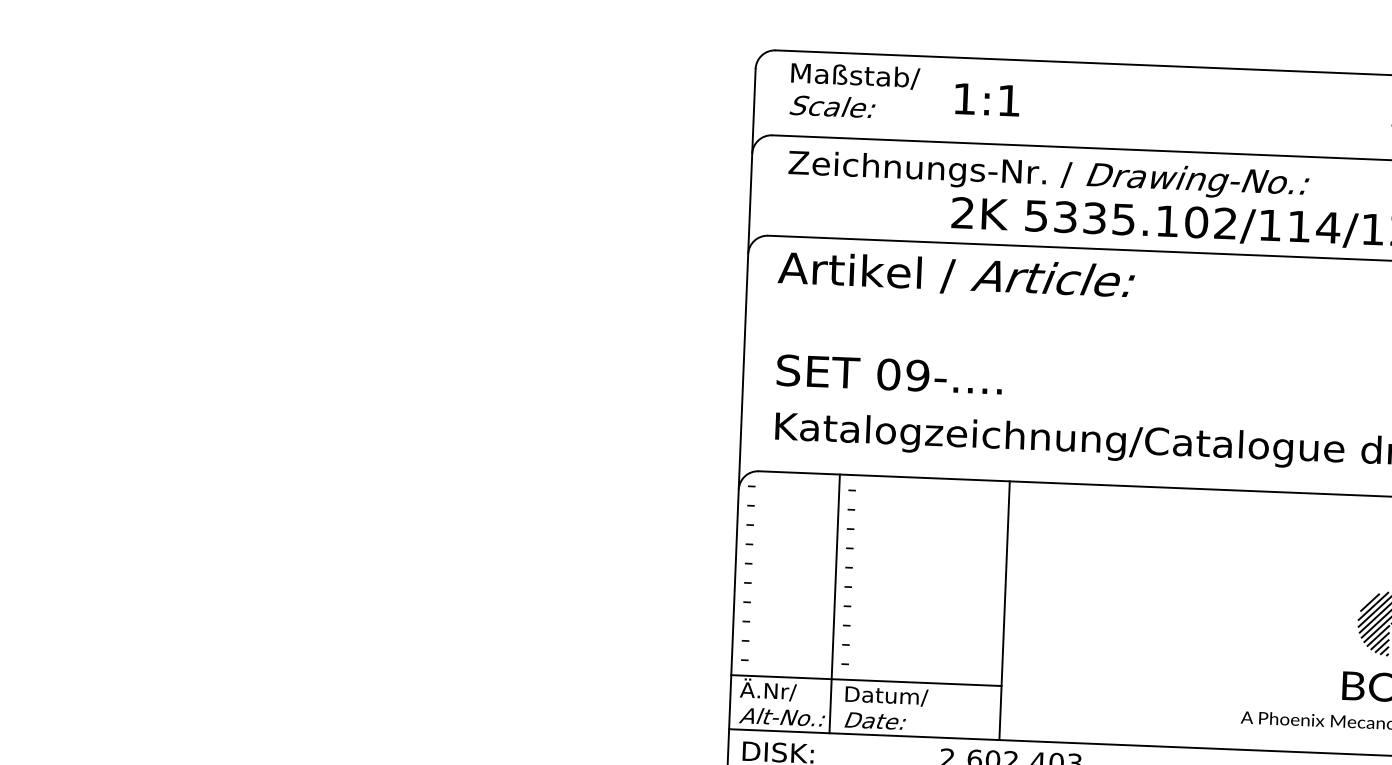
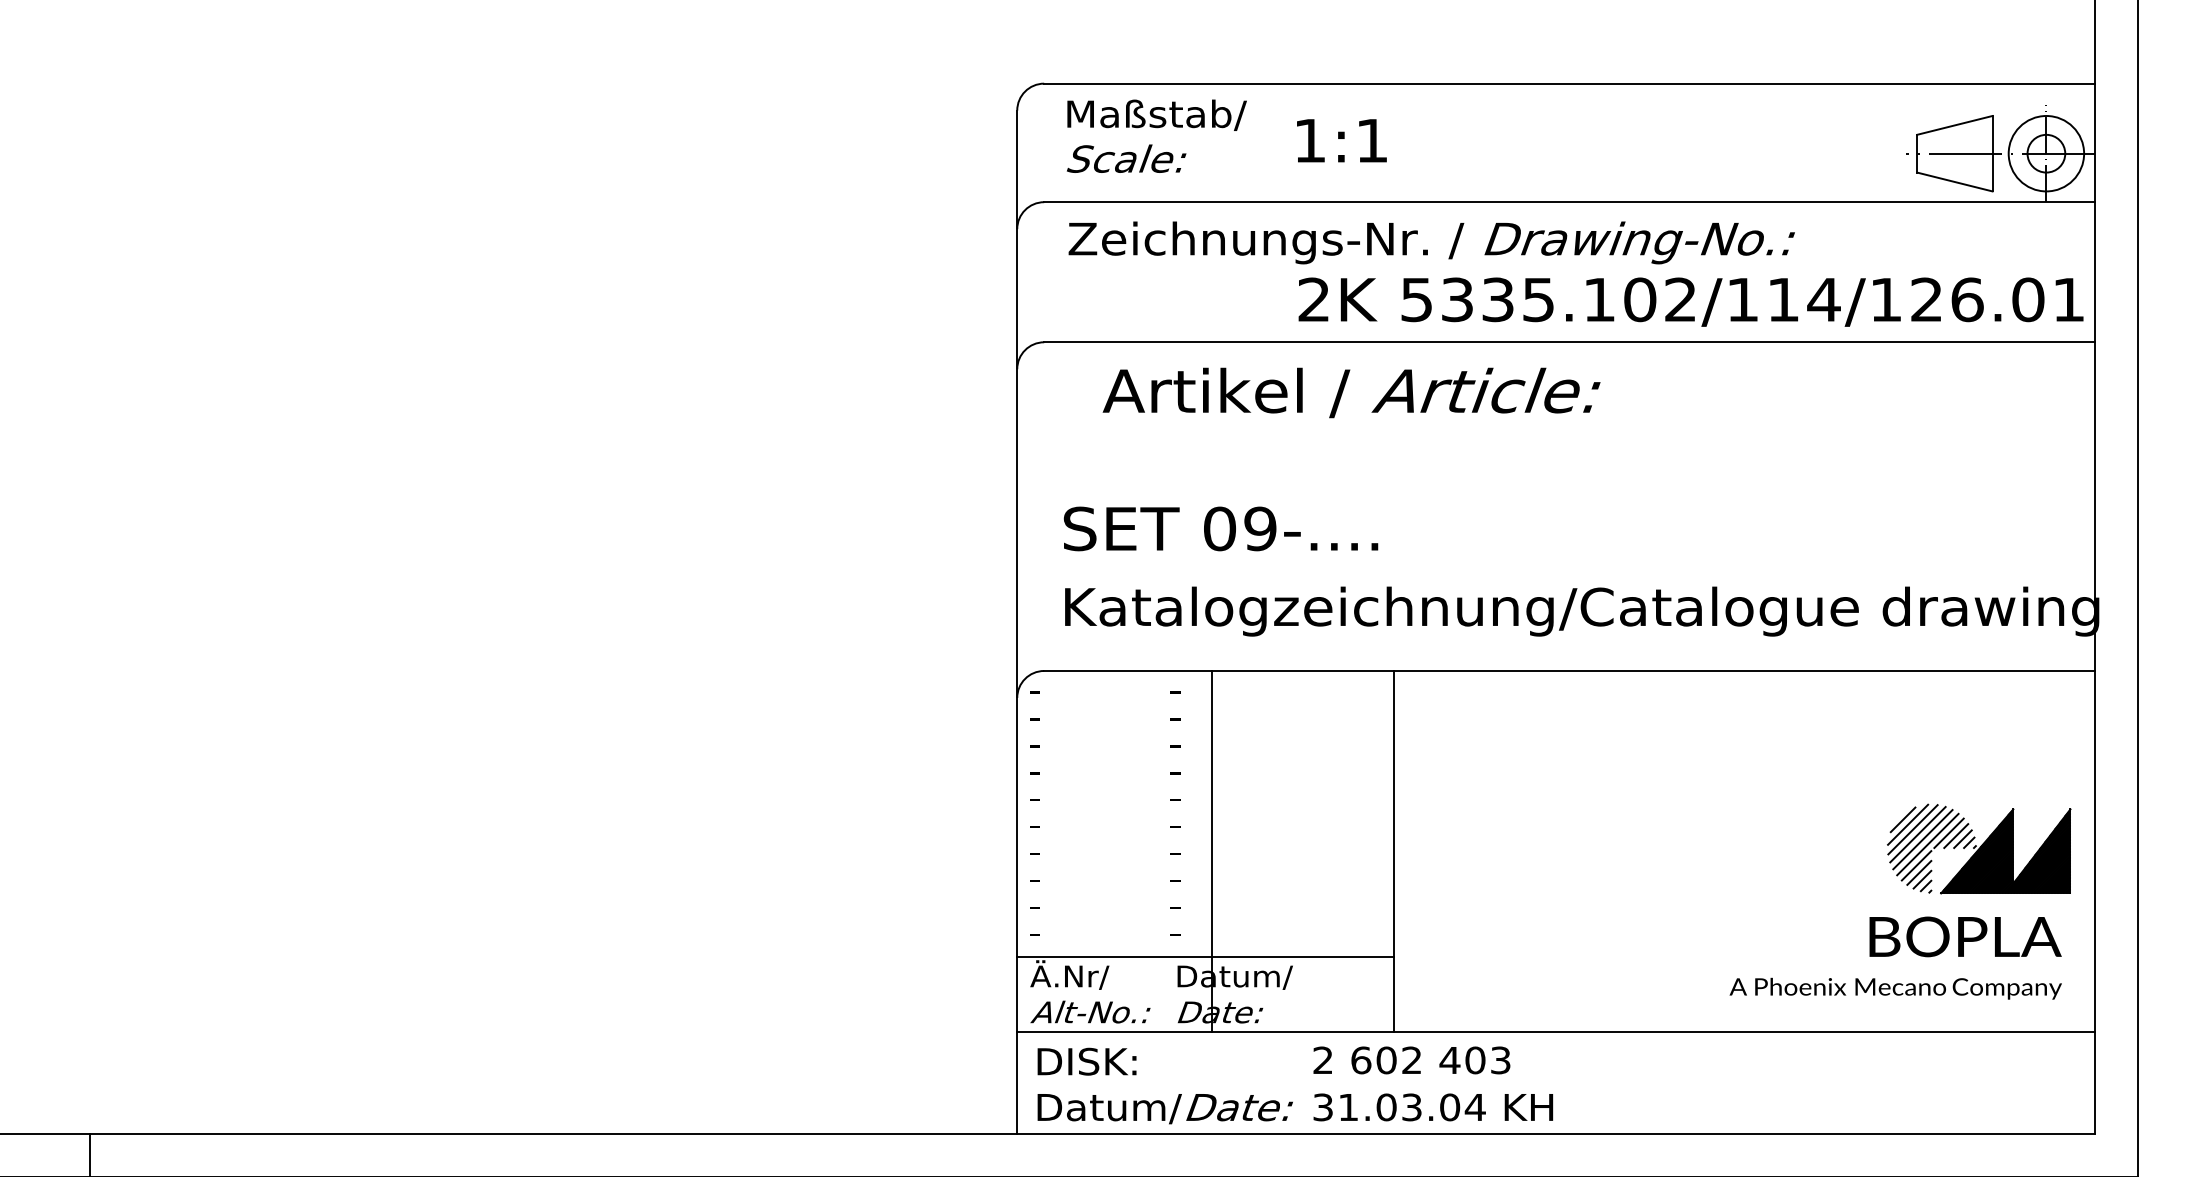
text: (956, 275) -> (1351, 392), moved
line: (834, 603) -> (1212, 850), moved

